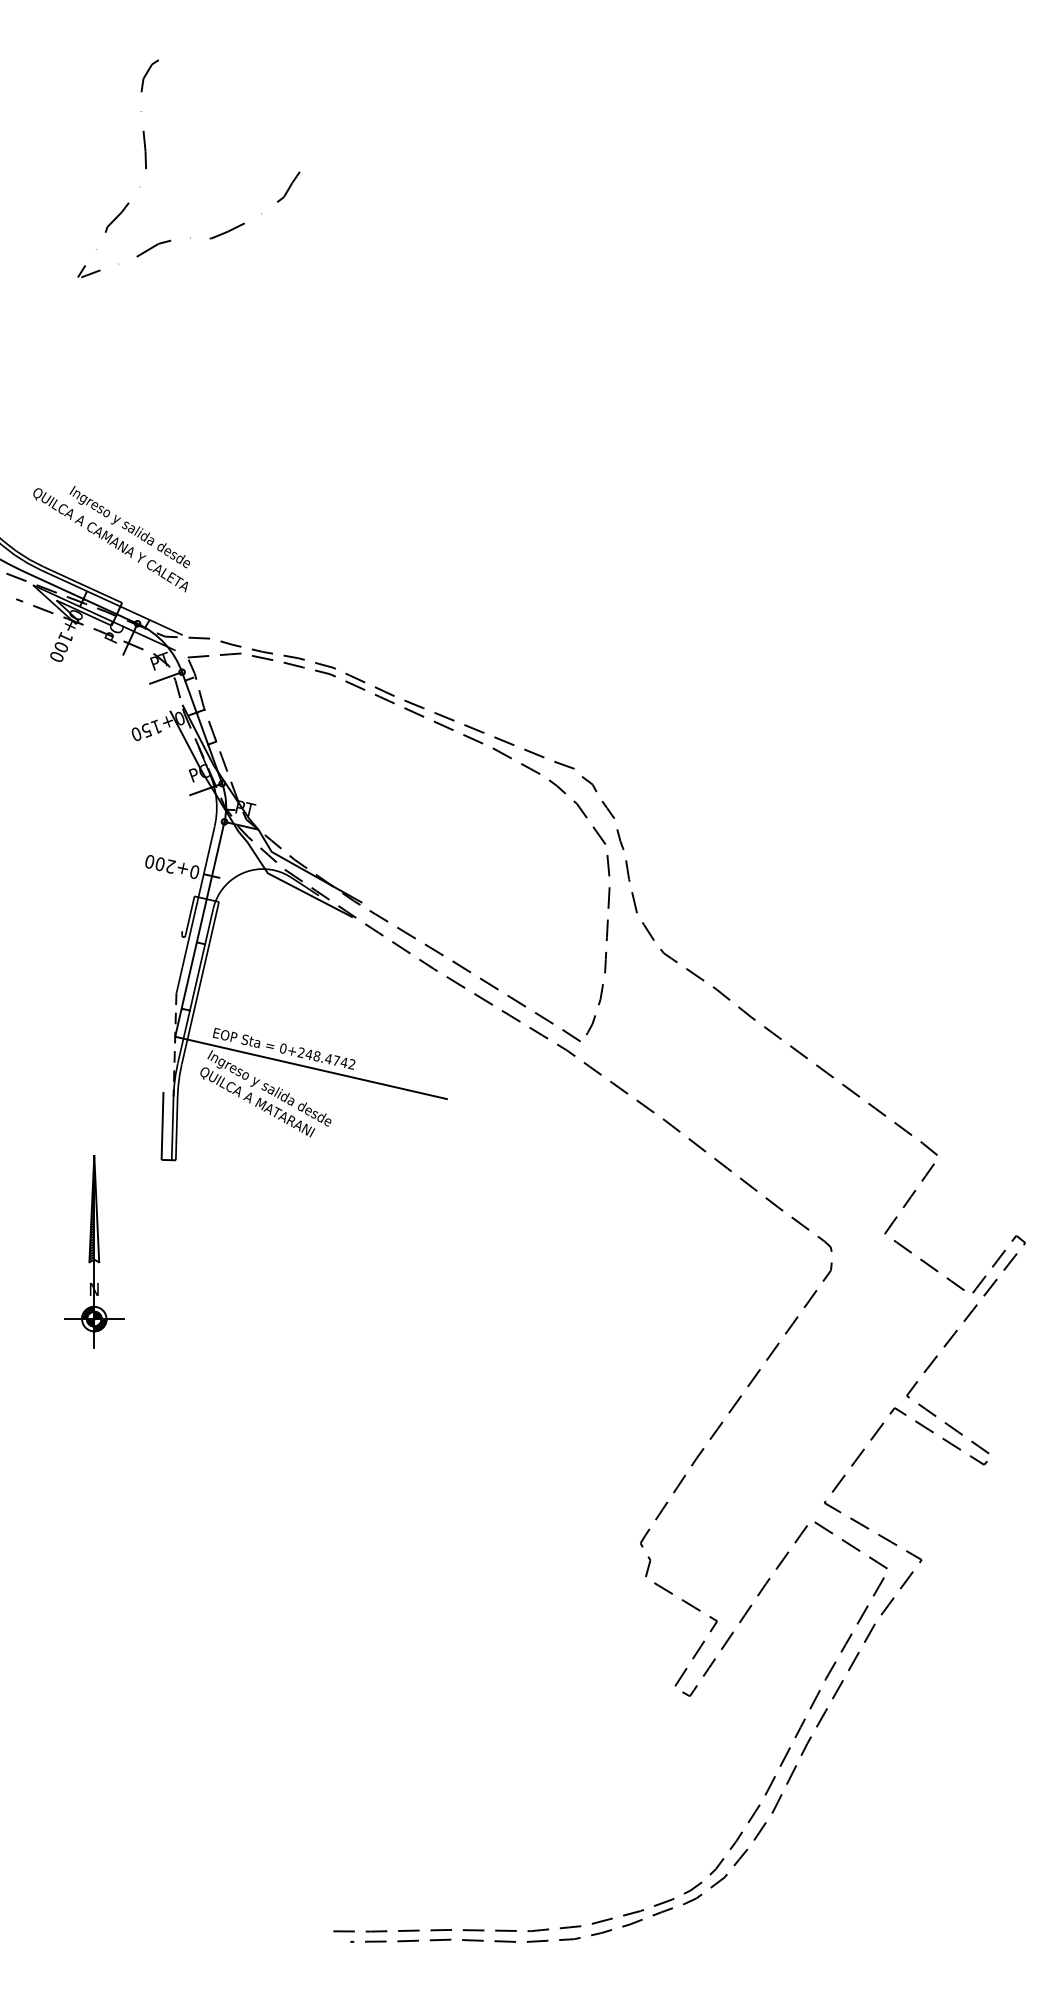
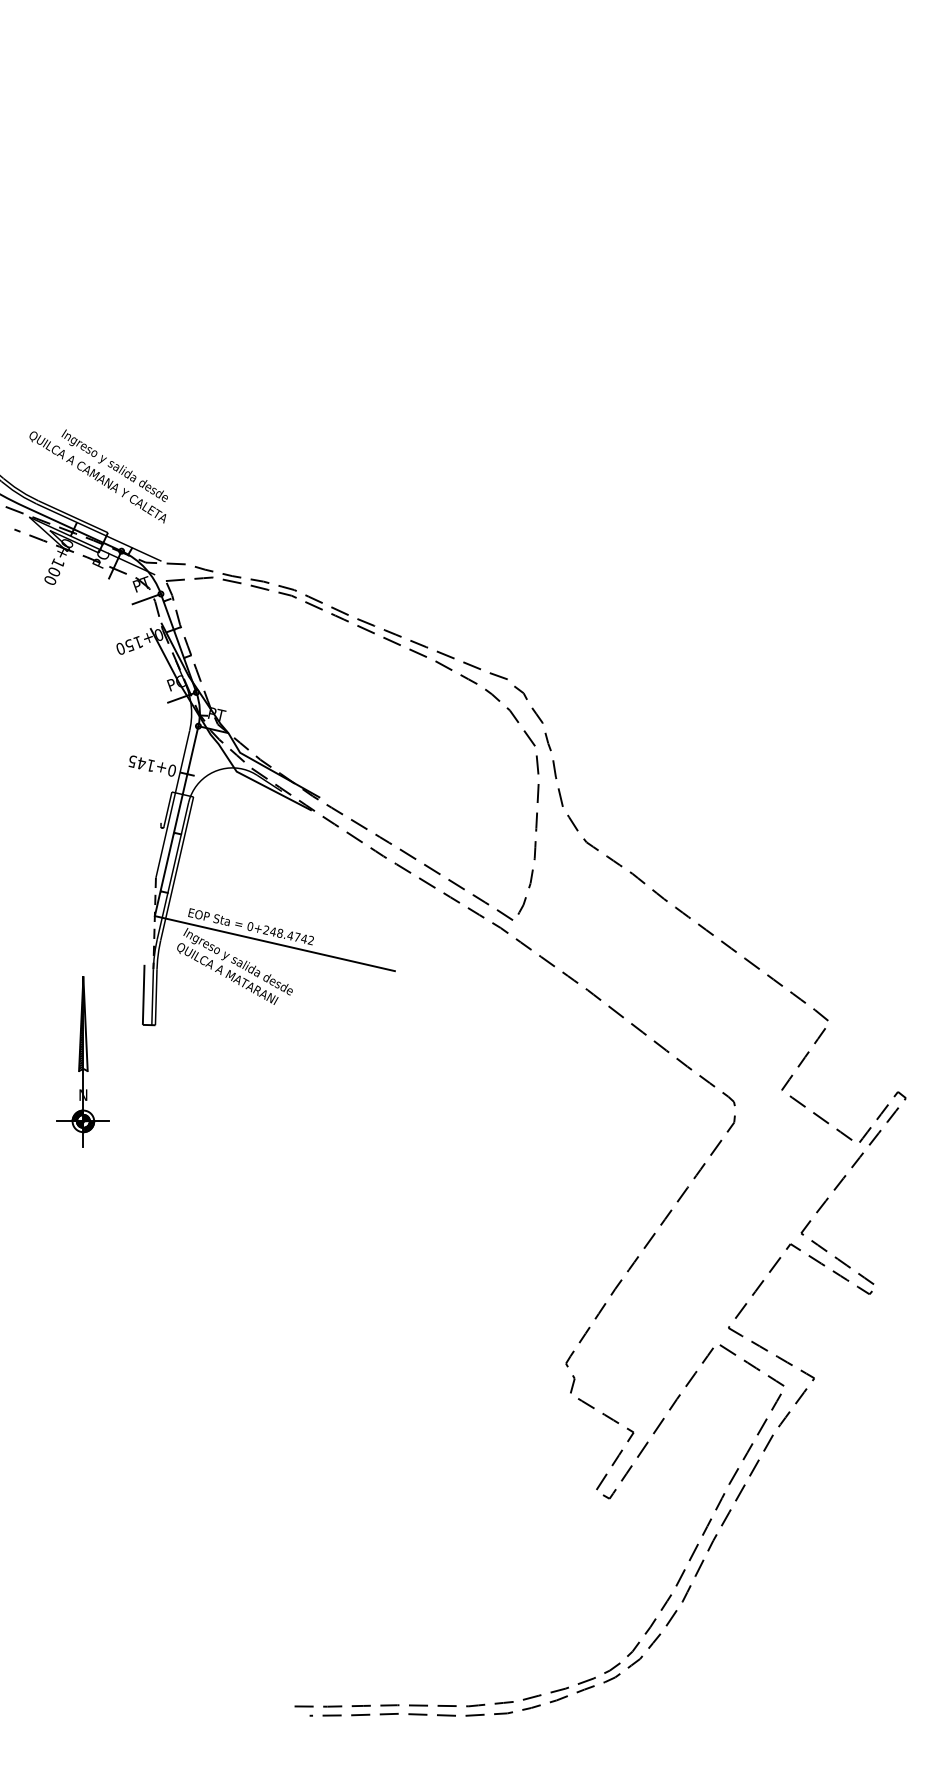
part: (146, 168) -> (129, 148), removed
text: (160, 864) -> (141, 763), 0+200 -> 0+145
part: (94, 1251) -> (83, 1061), moved

